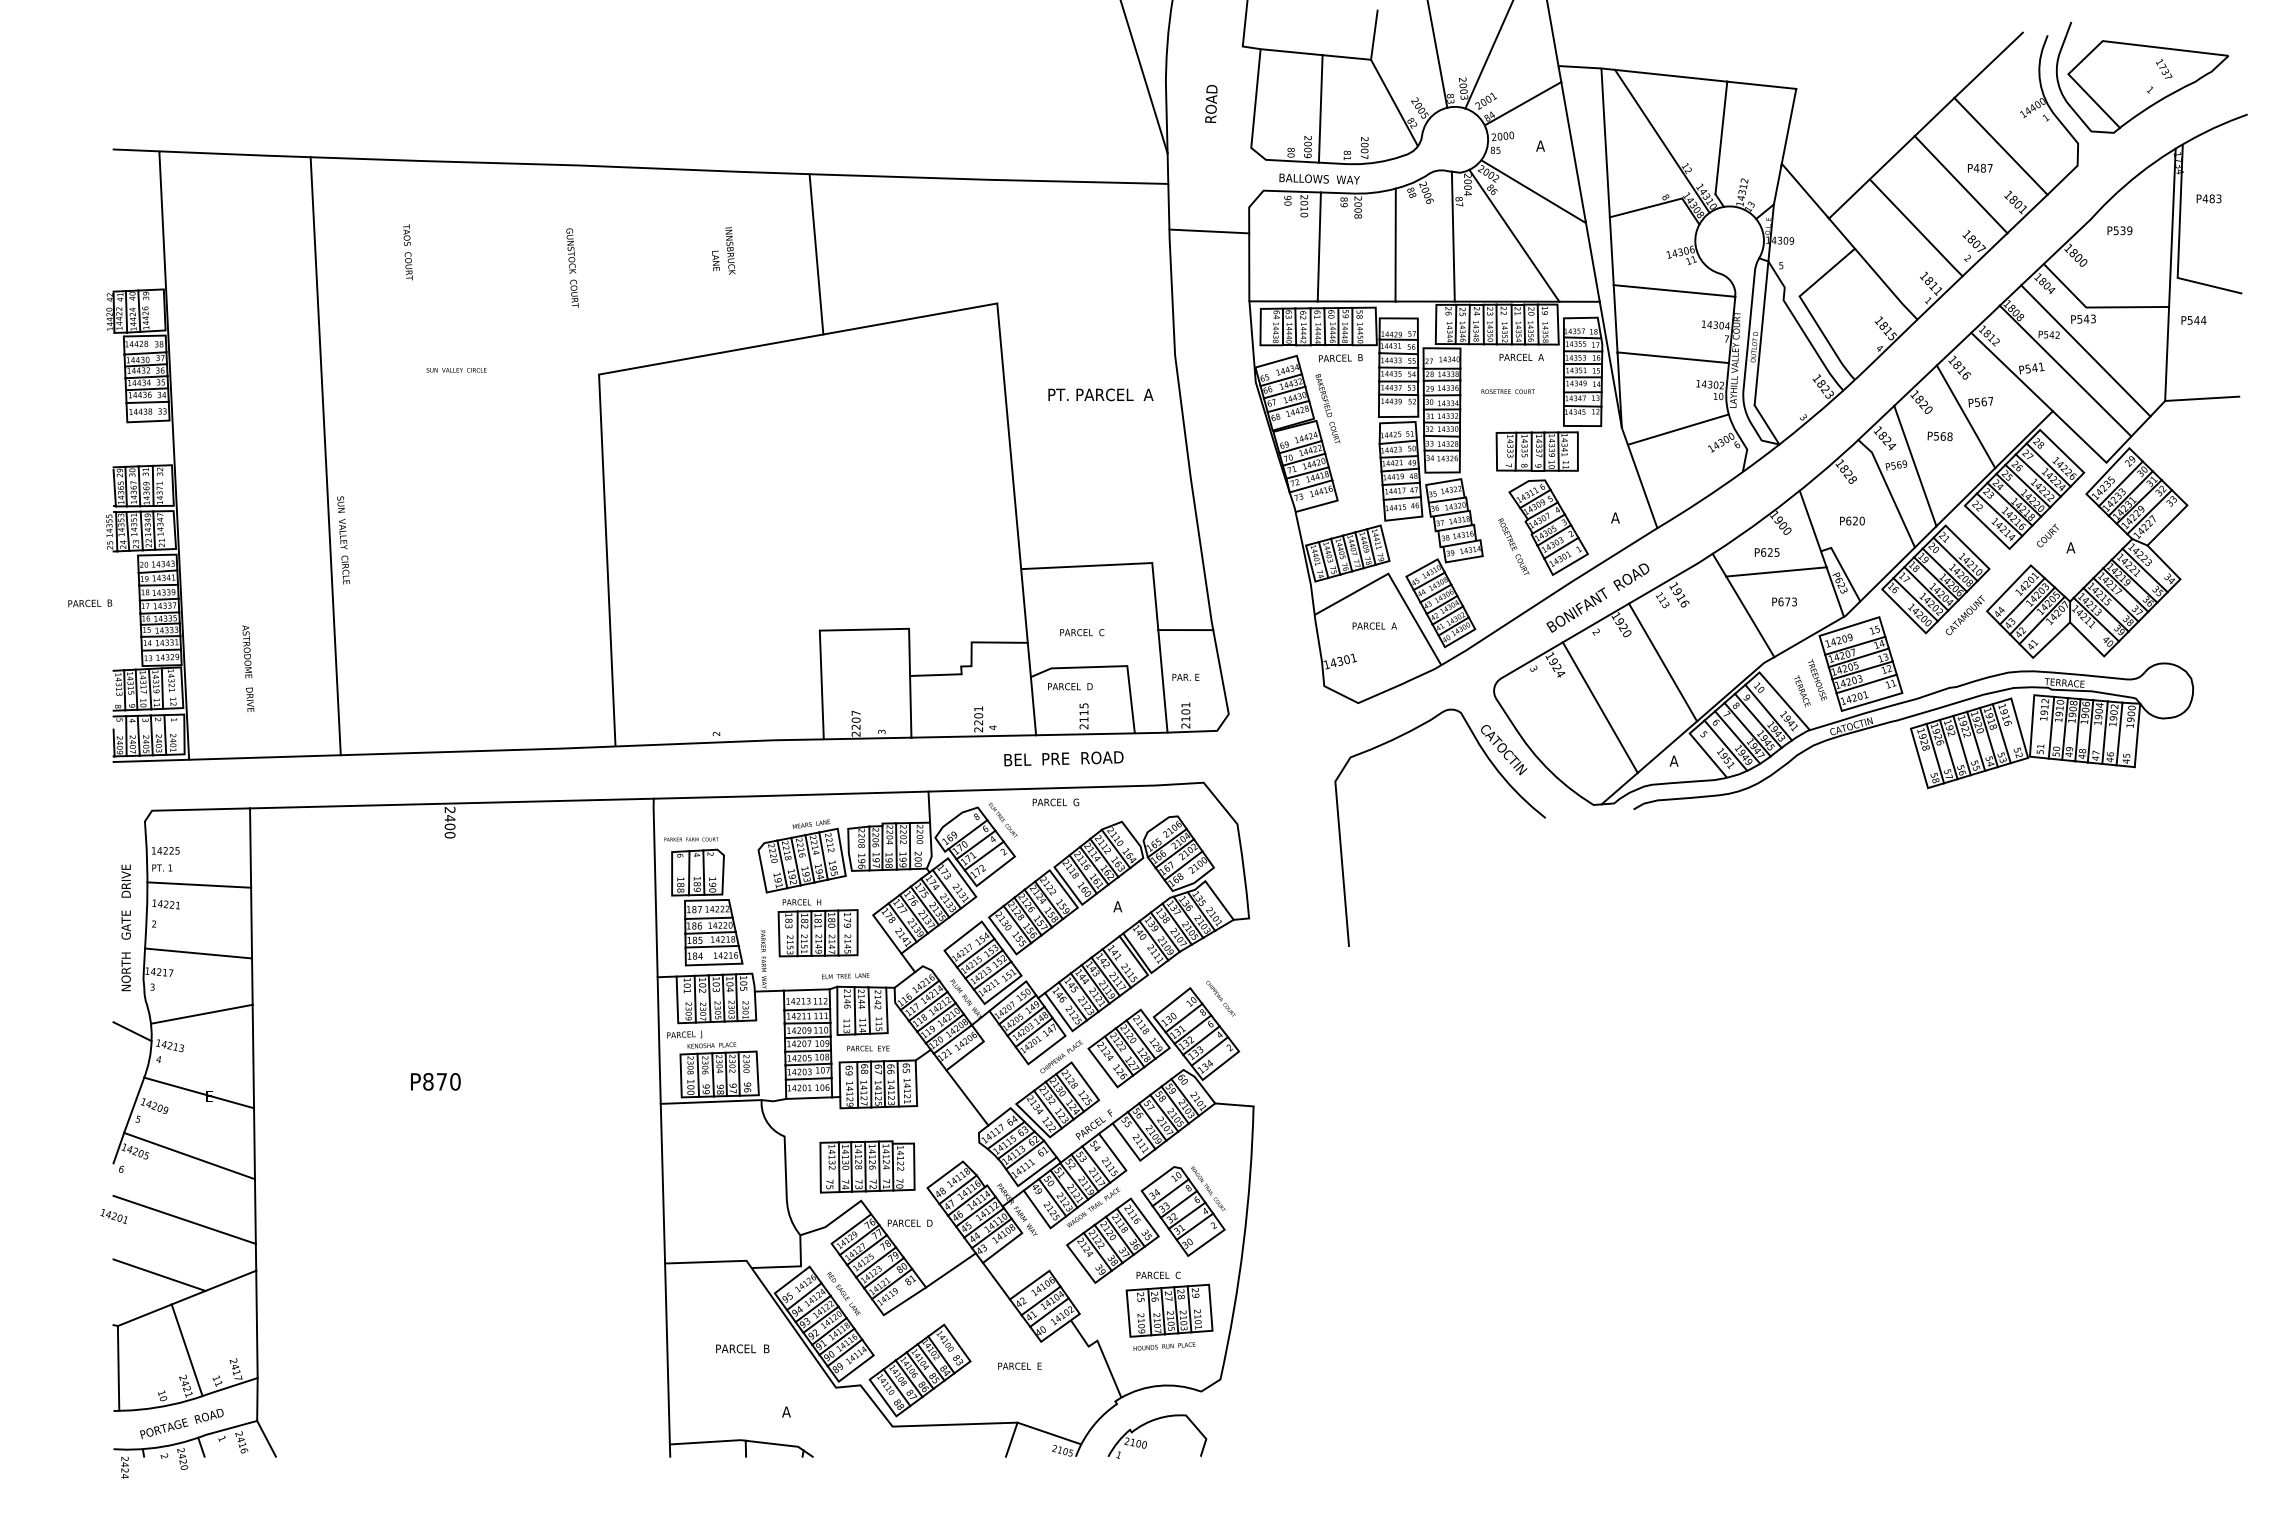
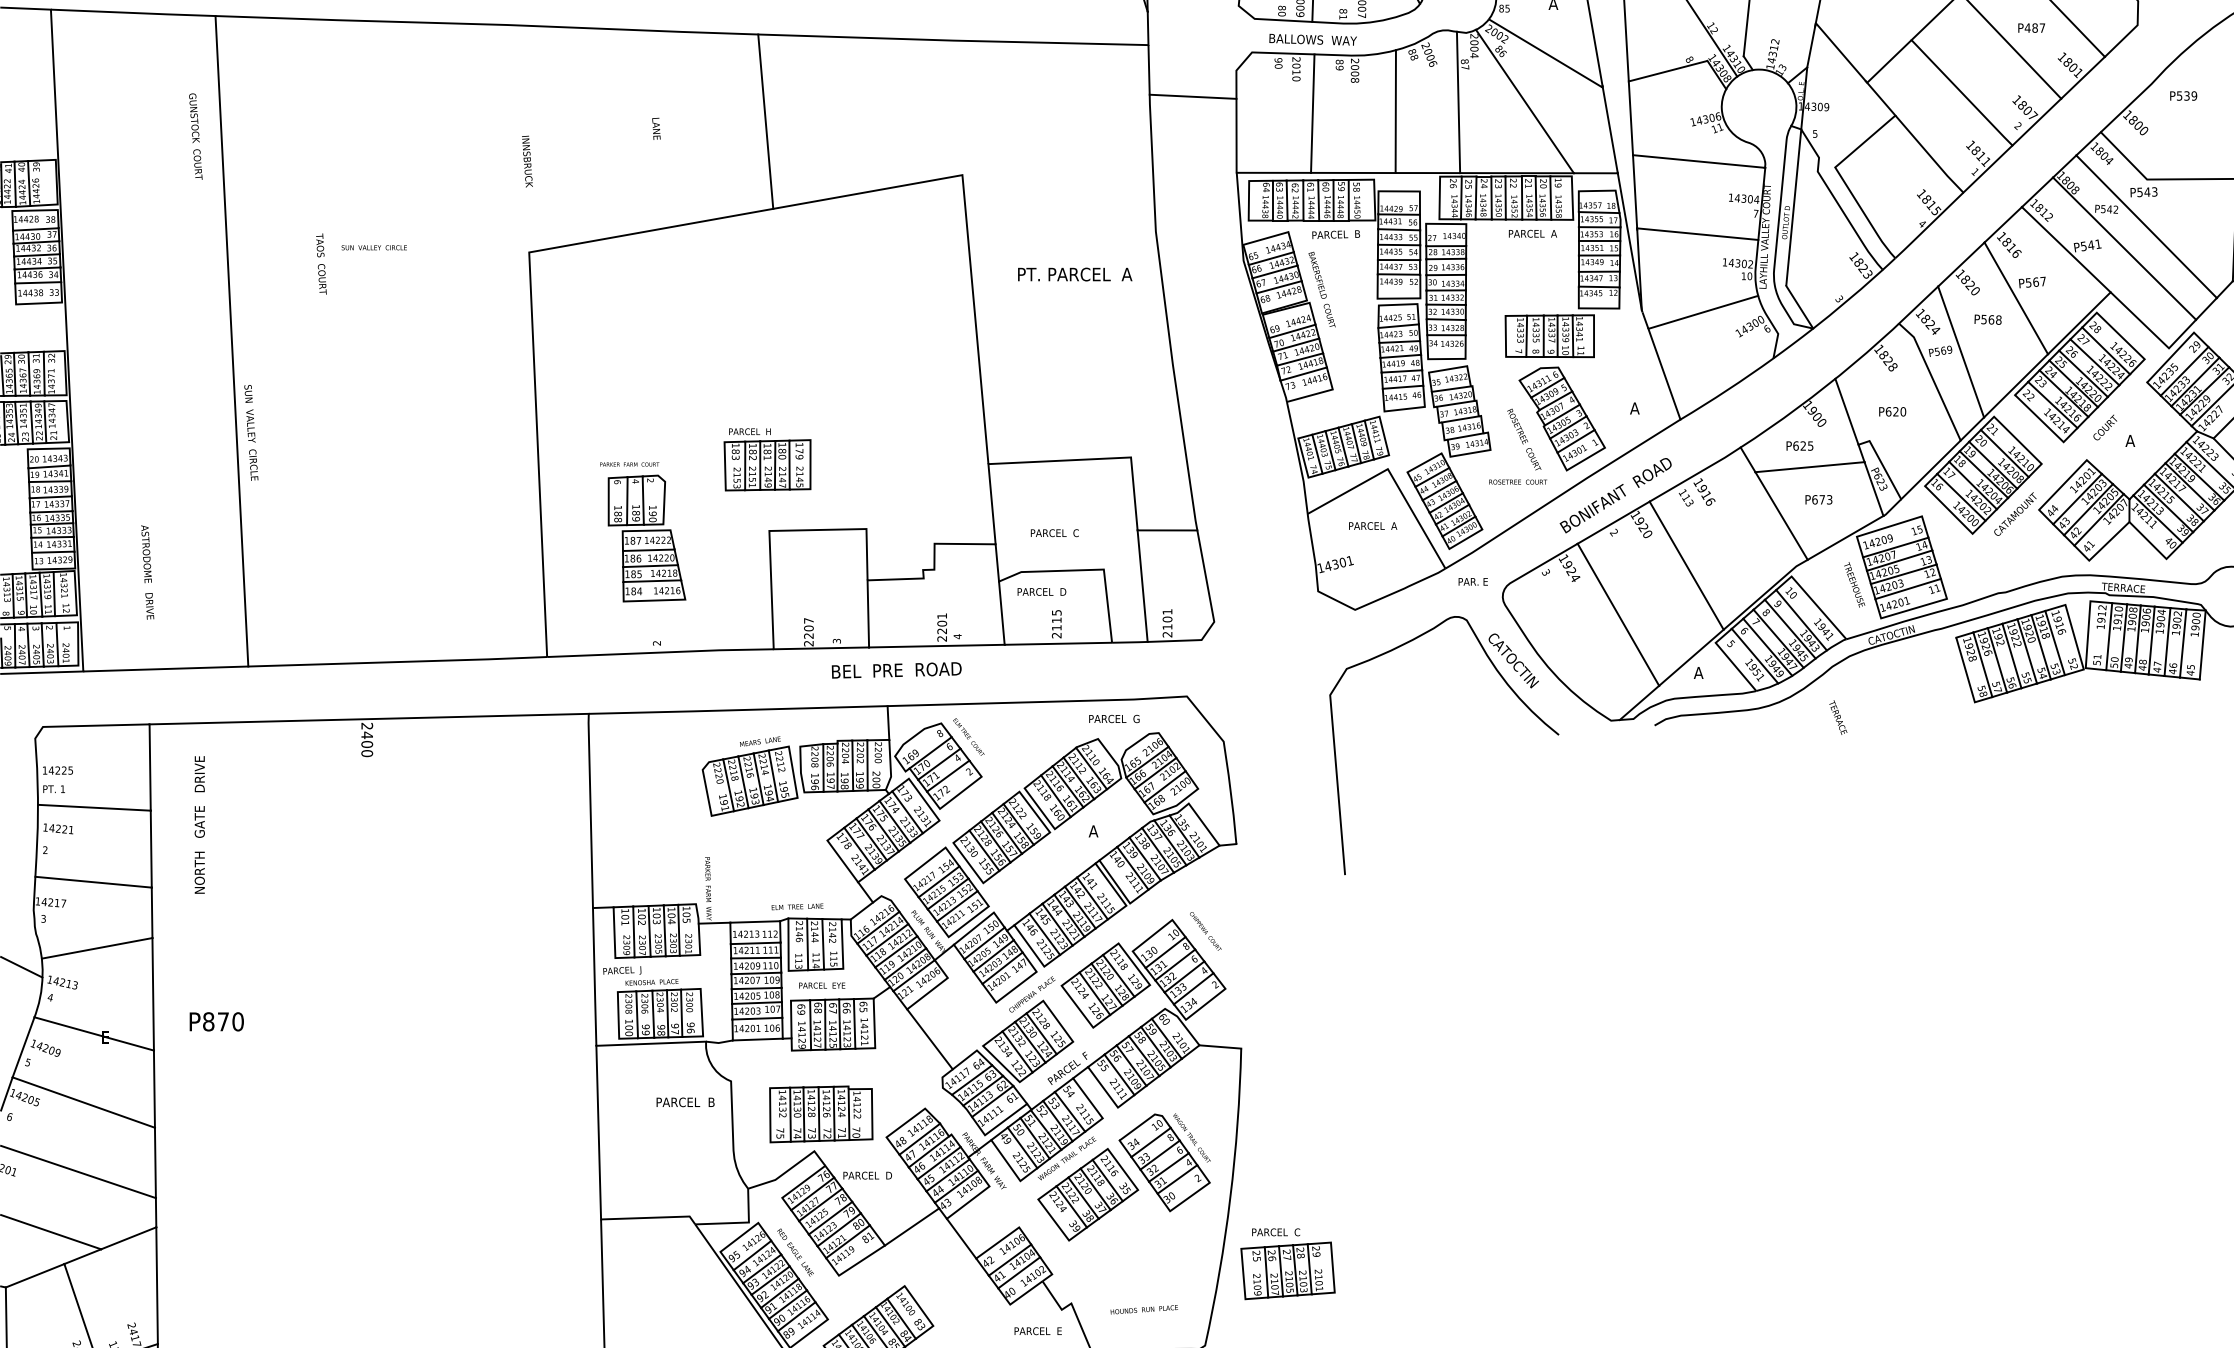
text: (730, 250) -> (527, 161), moved
text: (407, 252) -> (320, 264), moved
text: (572, 267) -> (195, 135), moved
text: (1507, 391) -> (1517, 481), moved
text: (1185, 676) -> (1472, 580), moved
text: (1802, 691) -> (1838, 717), moved
text: (1063, 758) -> (896, 670), moved
text: (1055, 802) -> (1113, 719), moved
part: (703, 901) -> (642, 531), moved
text: (125, 927) -> (199, 824), moved
part: (817, 928) -> (766, 460), moved
text: (435, 1081) -> (216, 1021), moved
part: (1169, 1304) -> (1287, 1264), moved
text: (742, 1348) -> (685, 1101), moved
text: (1019, 1365) -> (1037, 1330), moved

